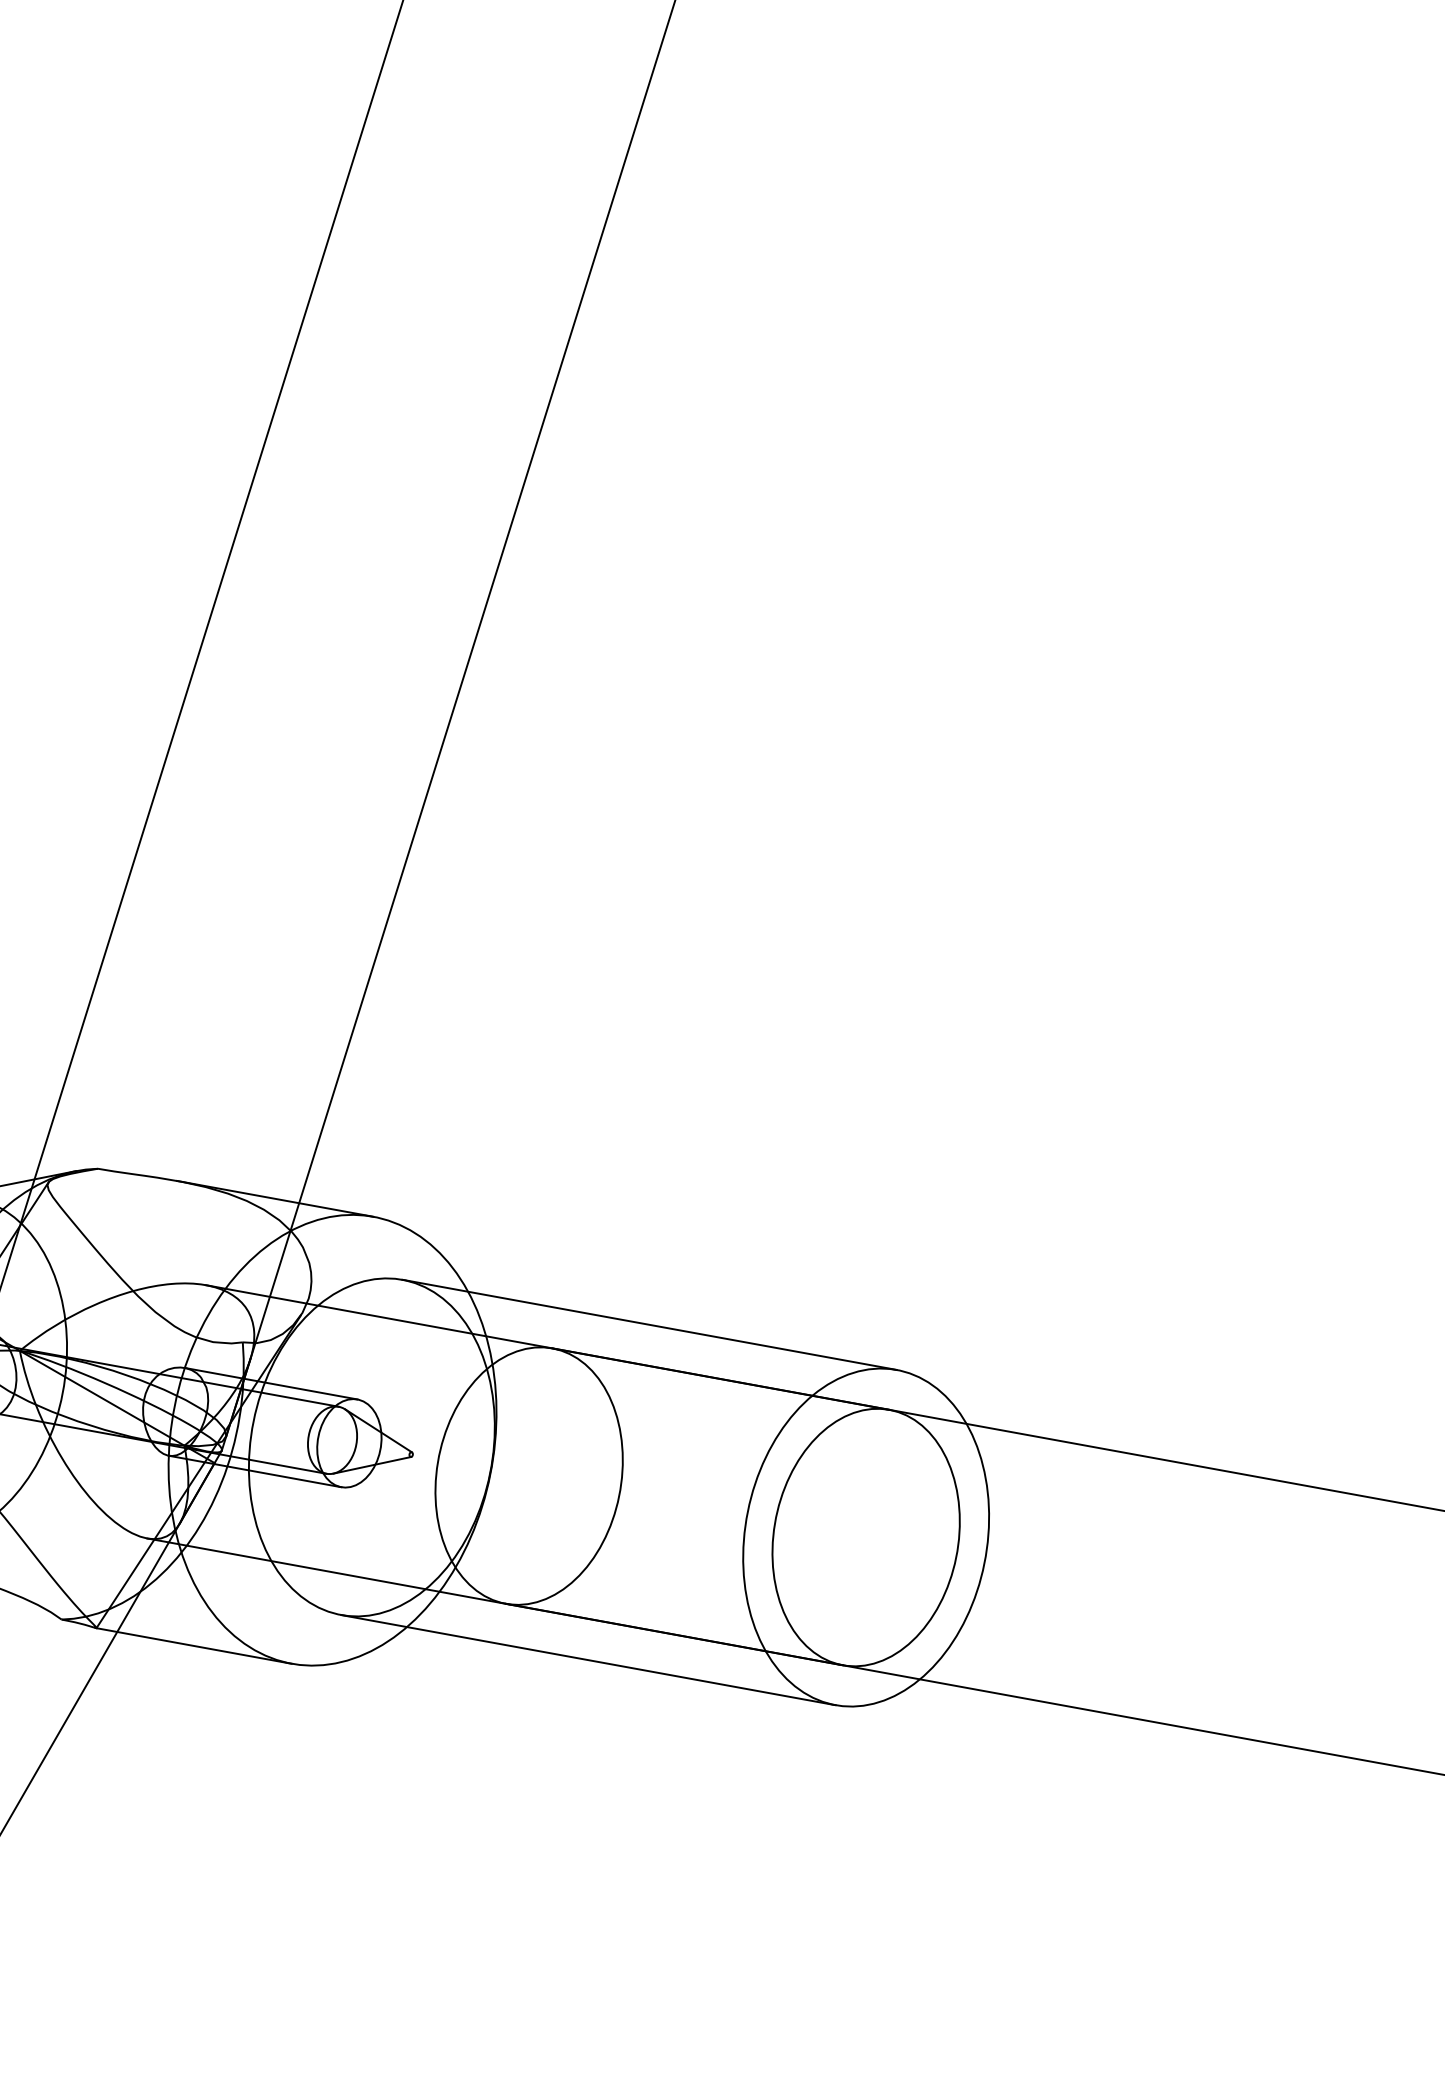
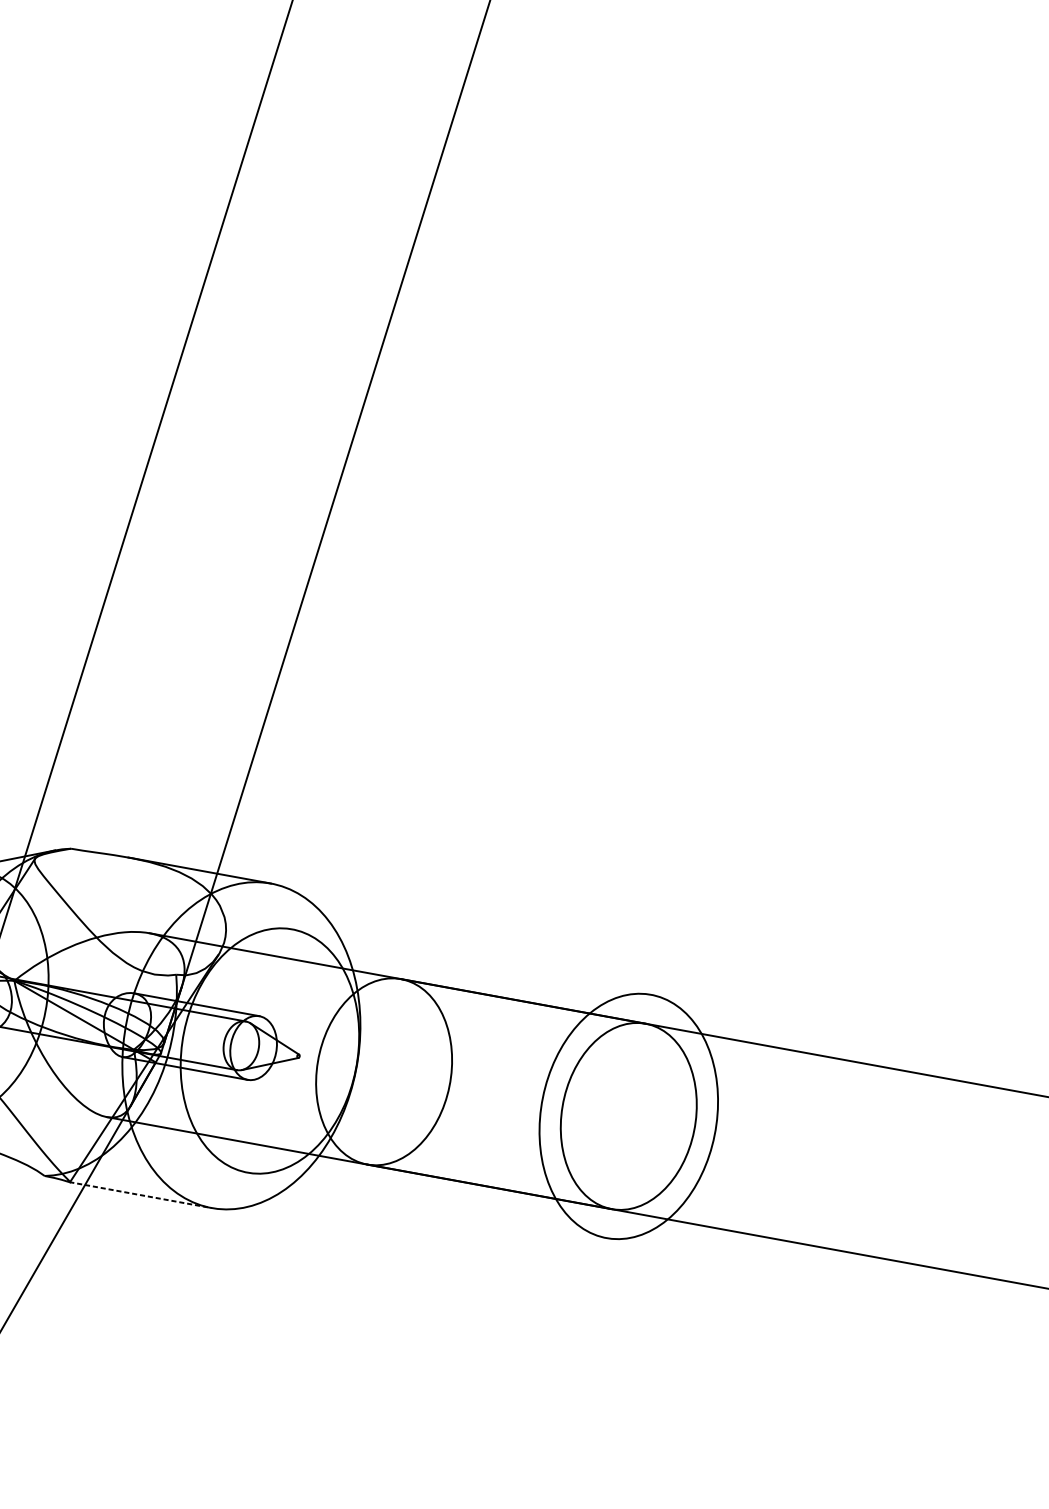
line: (649, 1324) -> (471, 961), removed
line: (193, 1645) -> (140, 1194), solid -> dashed
line: (588, 1660) -> (427, 1205), removed

